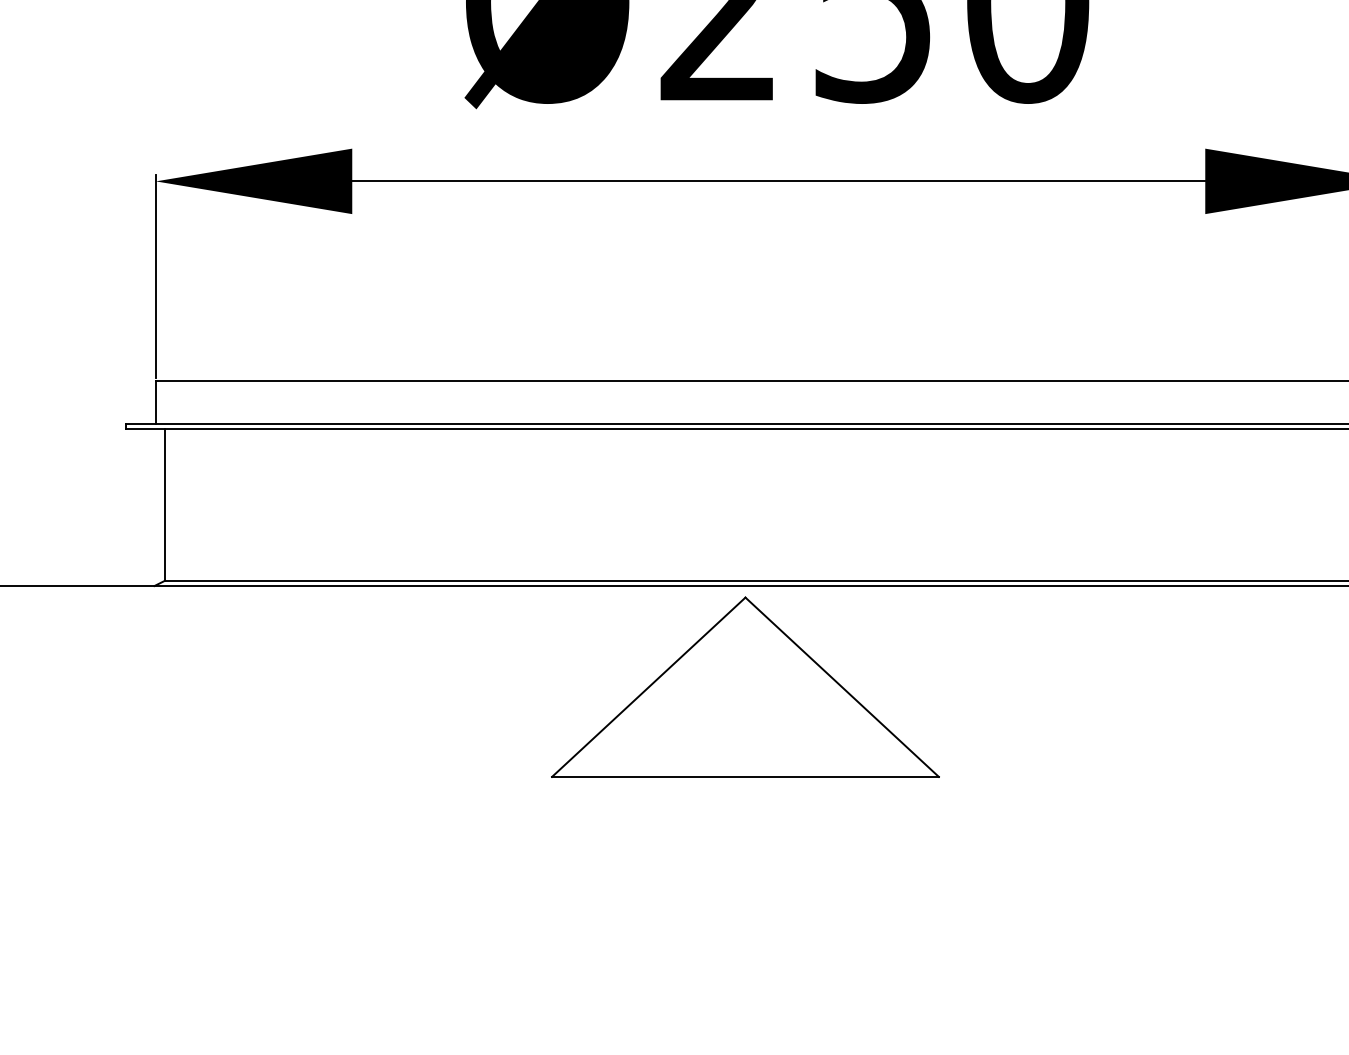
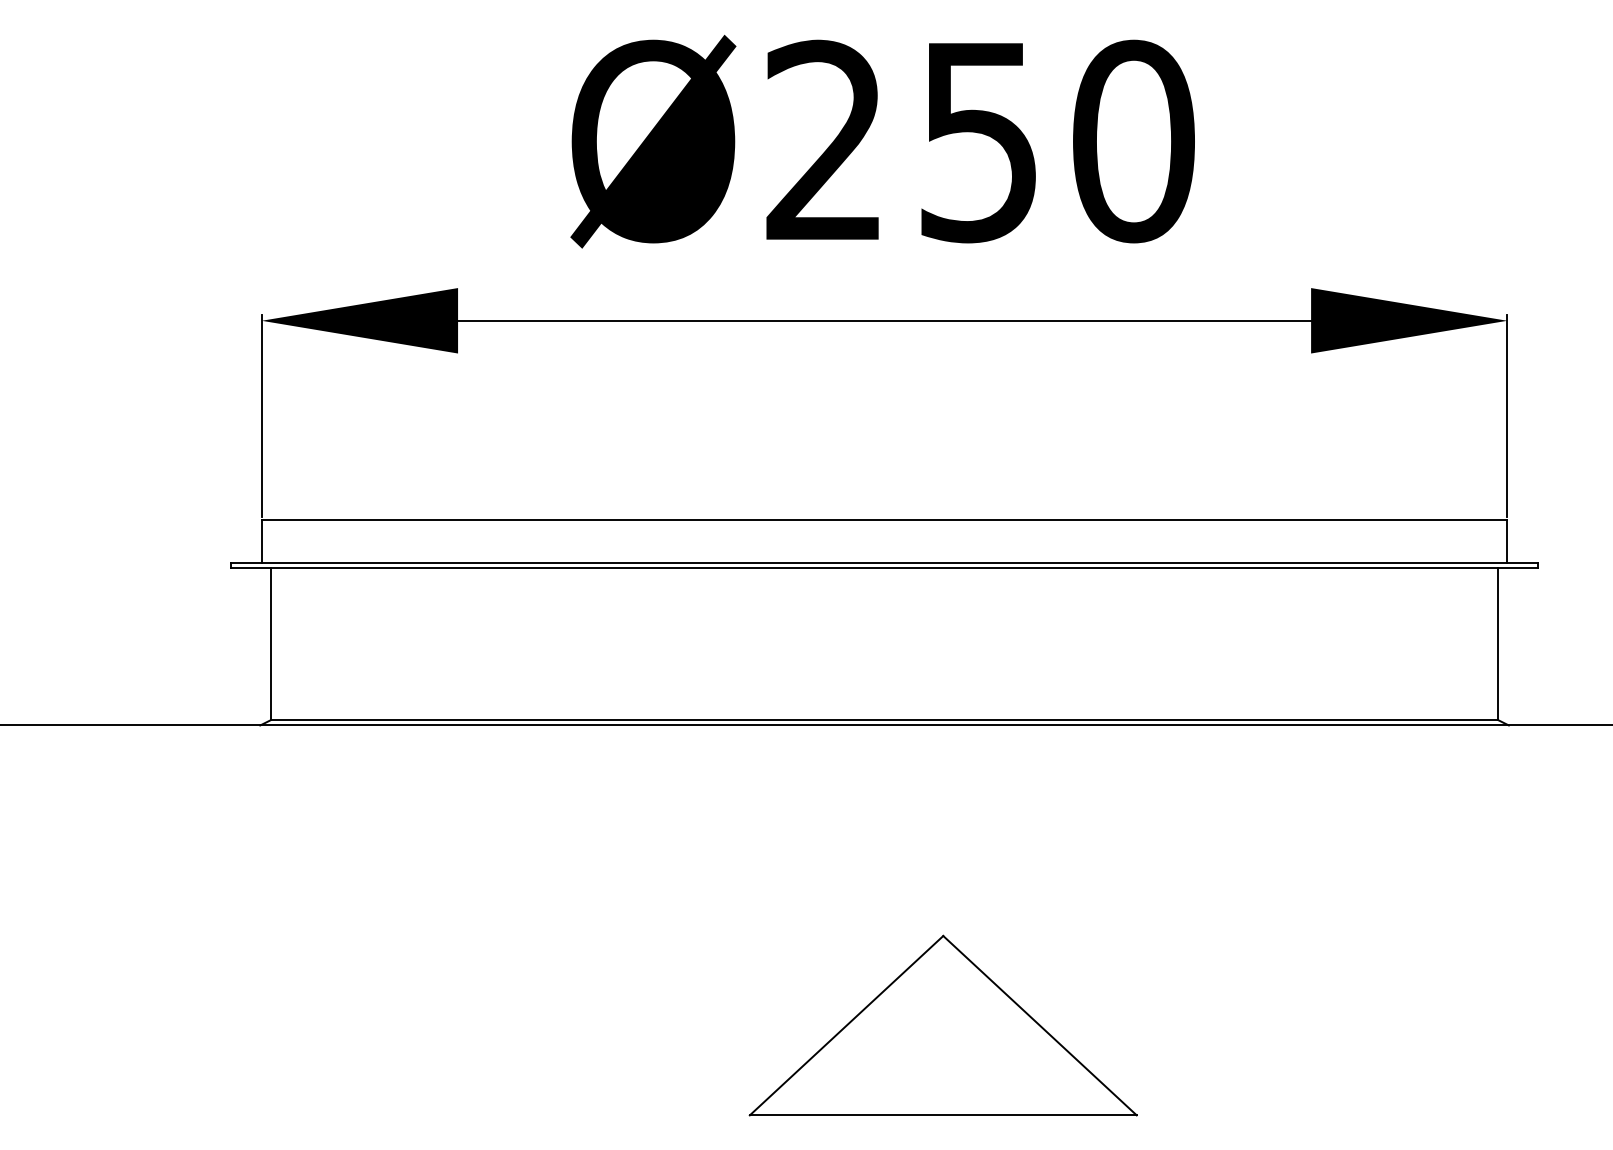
part: (744, 687) -> (942, 1025), moved

